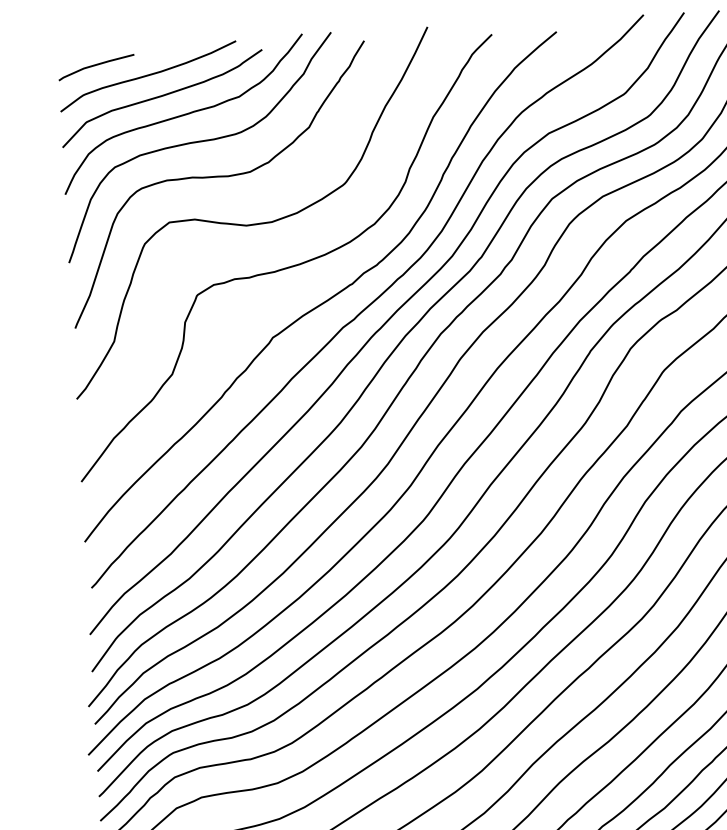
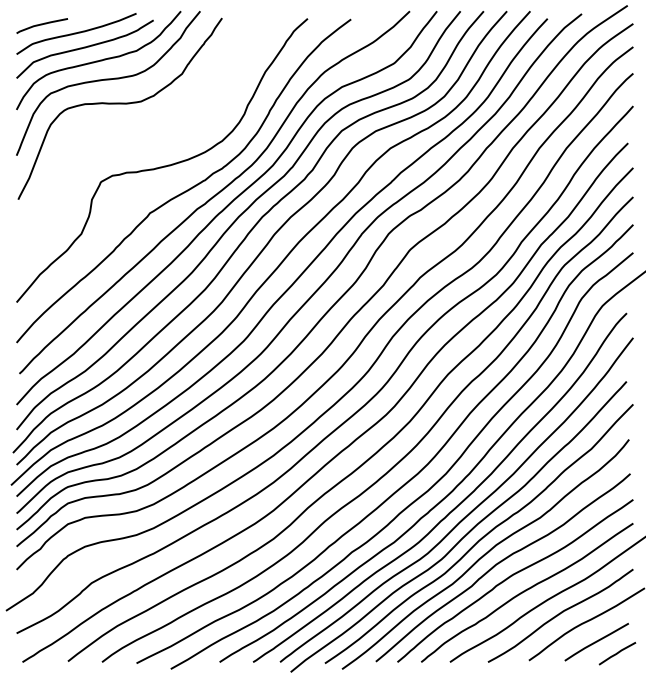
curve: (255, 222) -> (142, 135), removed

